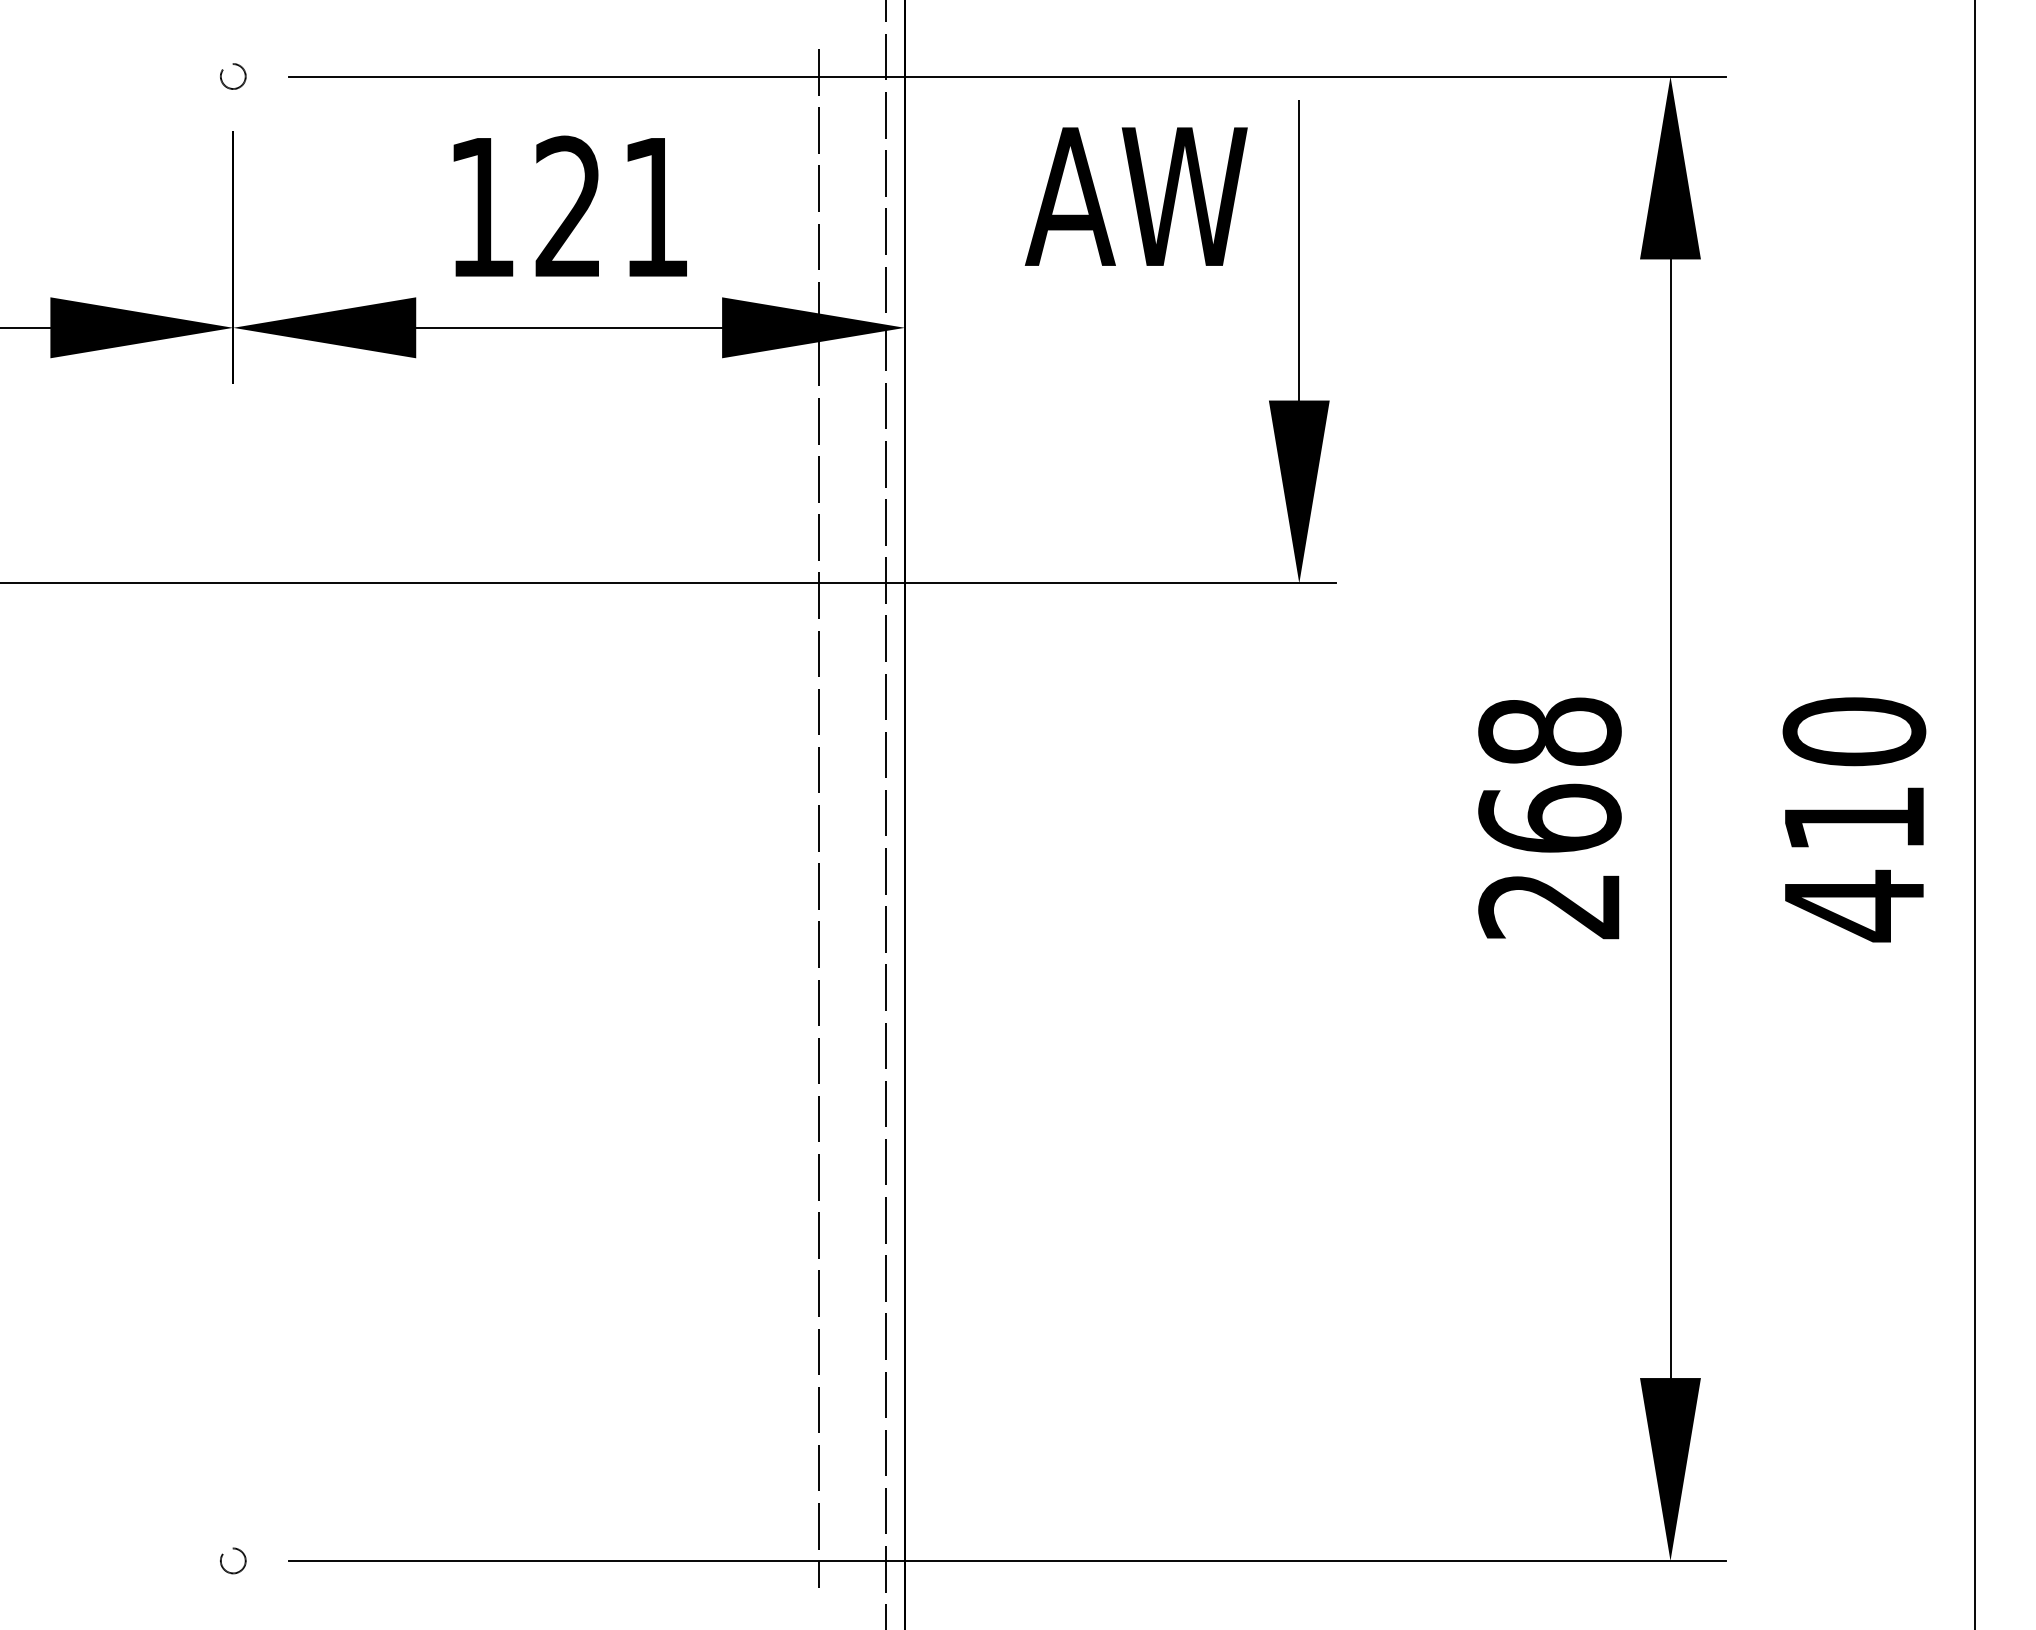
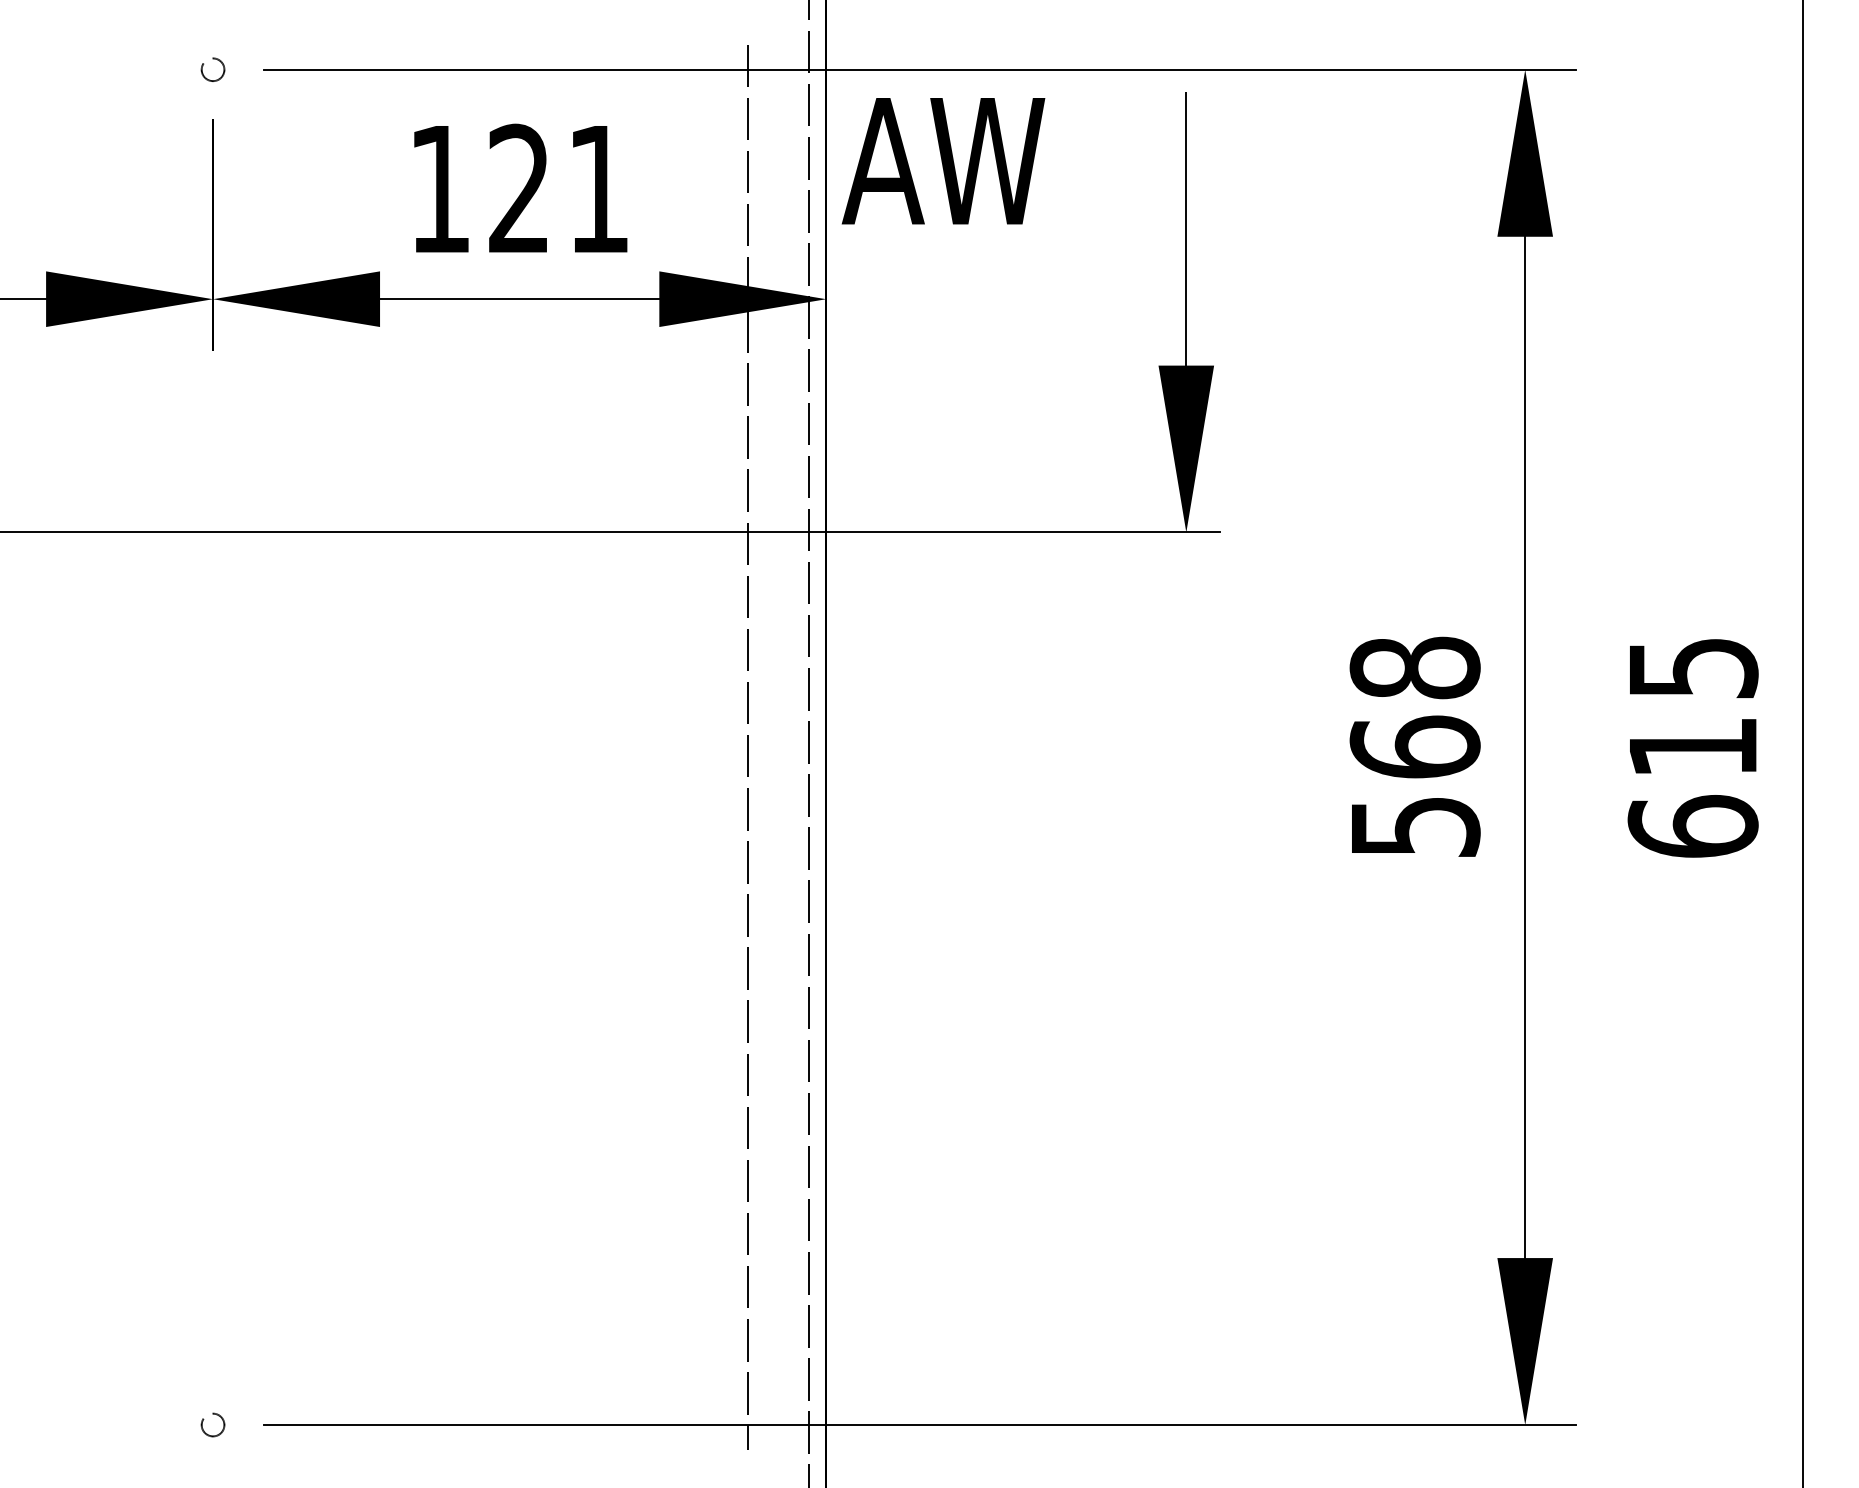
text: (1135, 196) -> (942, 161), moved
text: (1854, 819) -> (1693, 748), 410 -> 615
text: (1549, 906) -> (1414, 827), 268 -> 568

